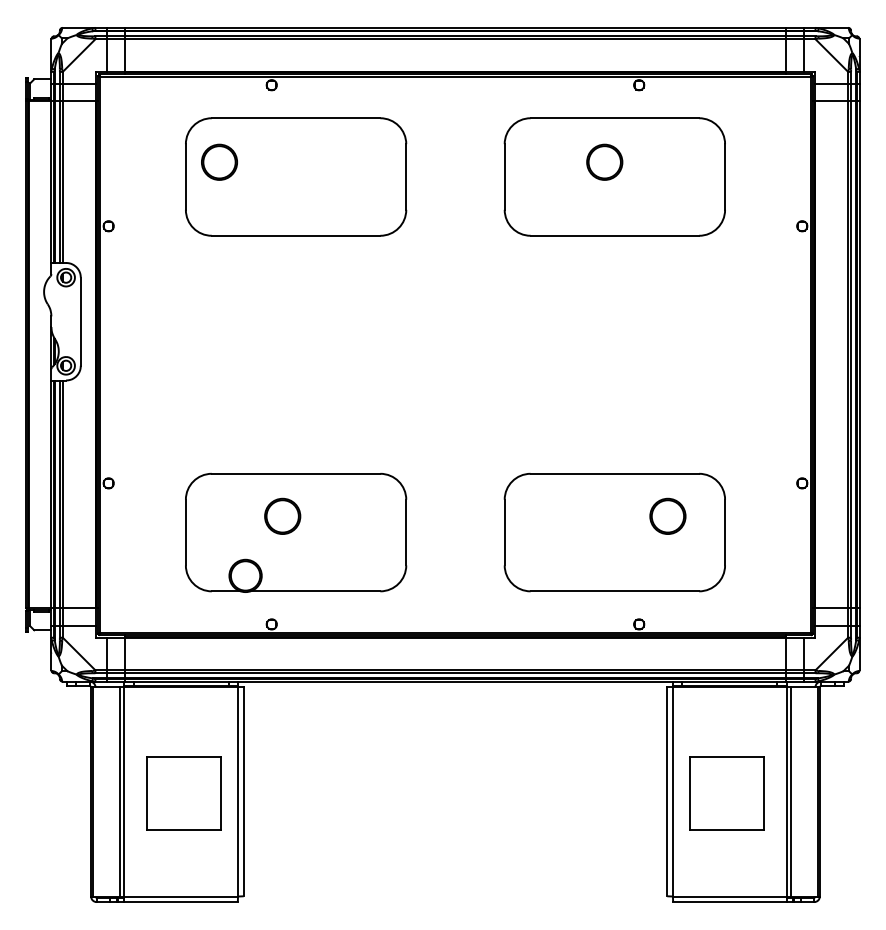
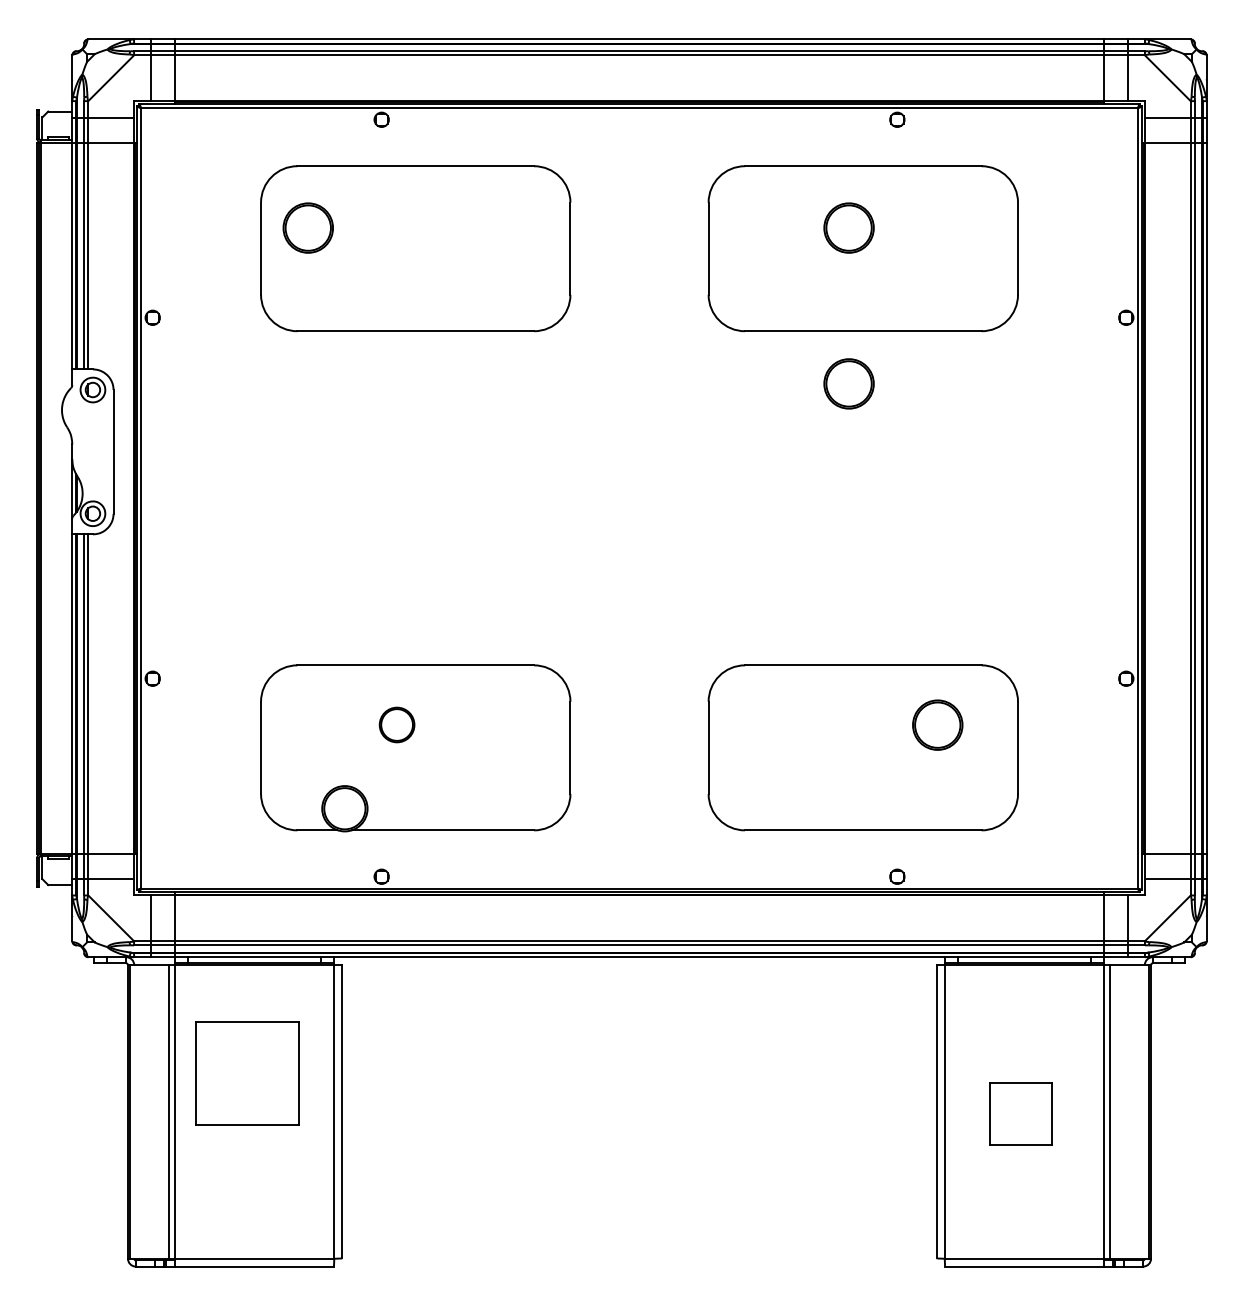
part: (604, 272) -> (848, 382), added
part: (282, 515) -> (396, 723), size x0.7
part: (183, 793) -> (246, 1073), moved
part: (726, 793) -> (1019, 1114), size x0.6

